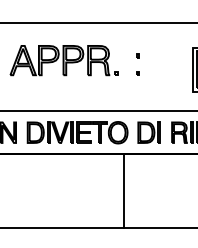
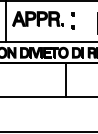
part: (137, 63) -> (72, 20), size x1.6

